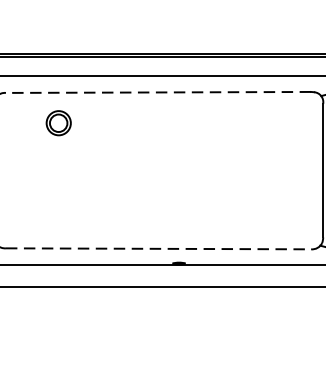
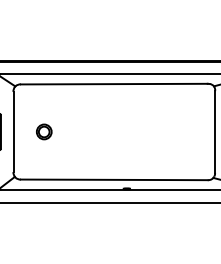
line: (157, 93) -> (113, 84), dashed -> solid
part: (59, 122) -> (44, 131), moved
line: (158, 248) -> (114, 179), dashed -> solid

